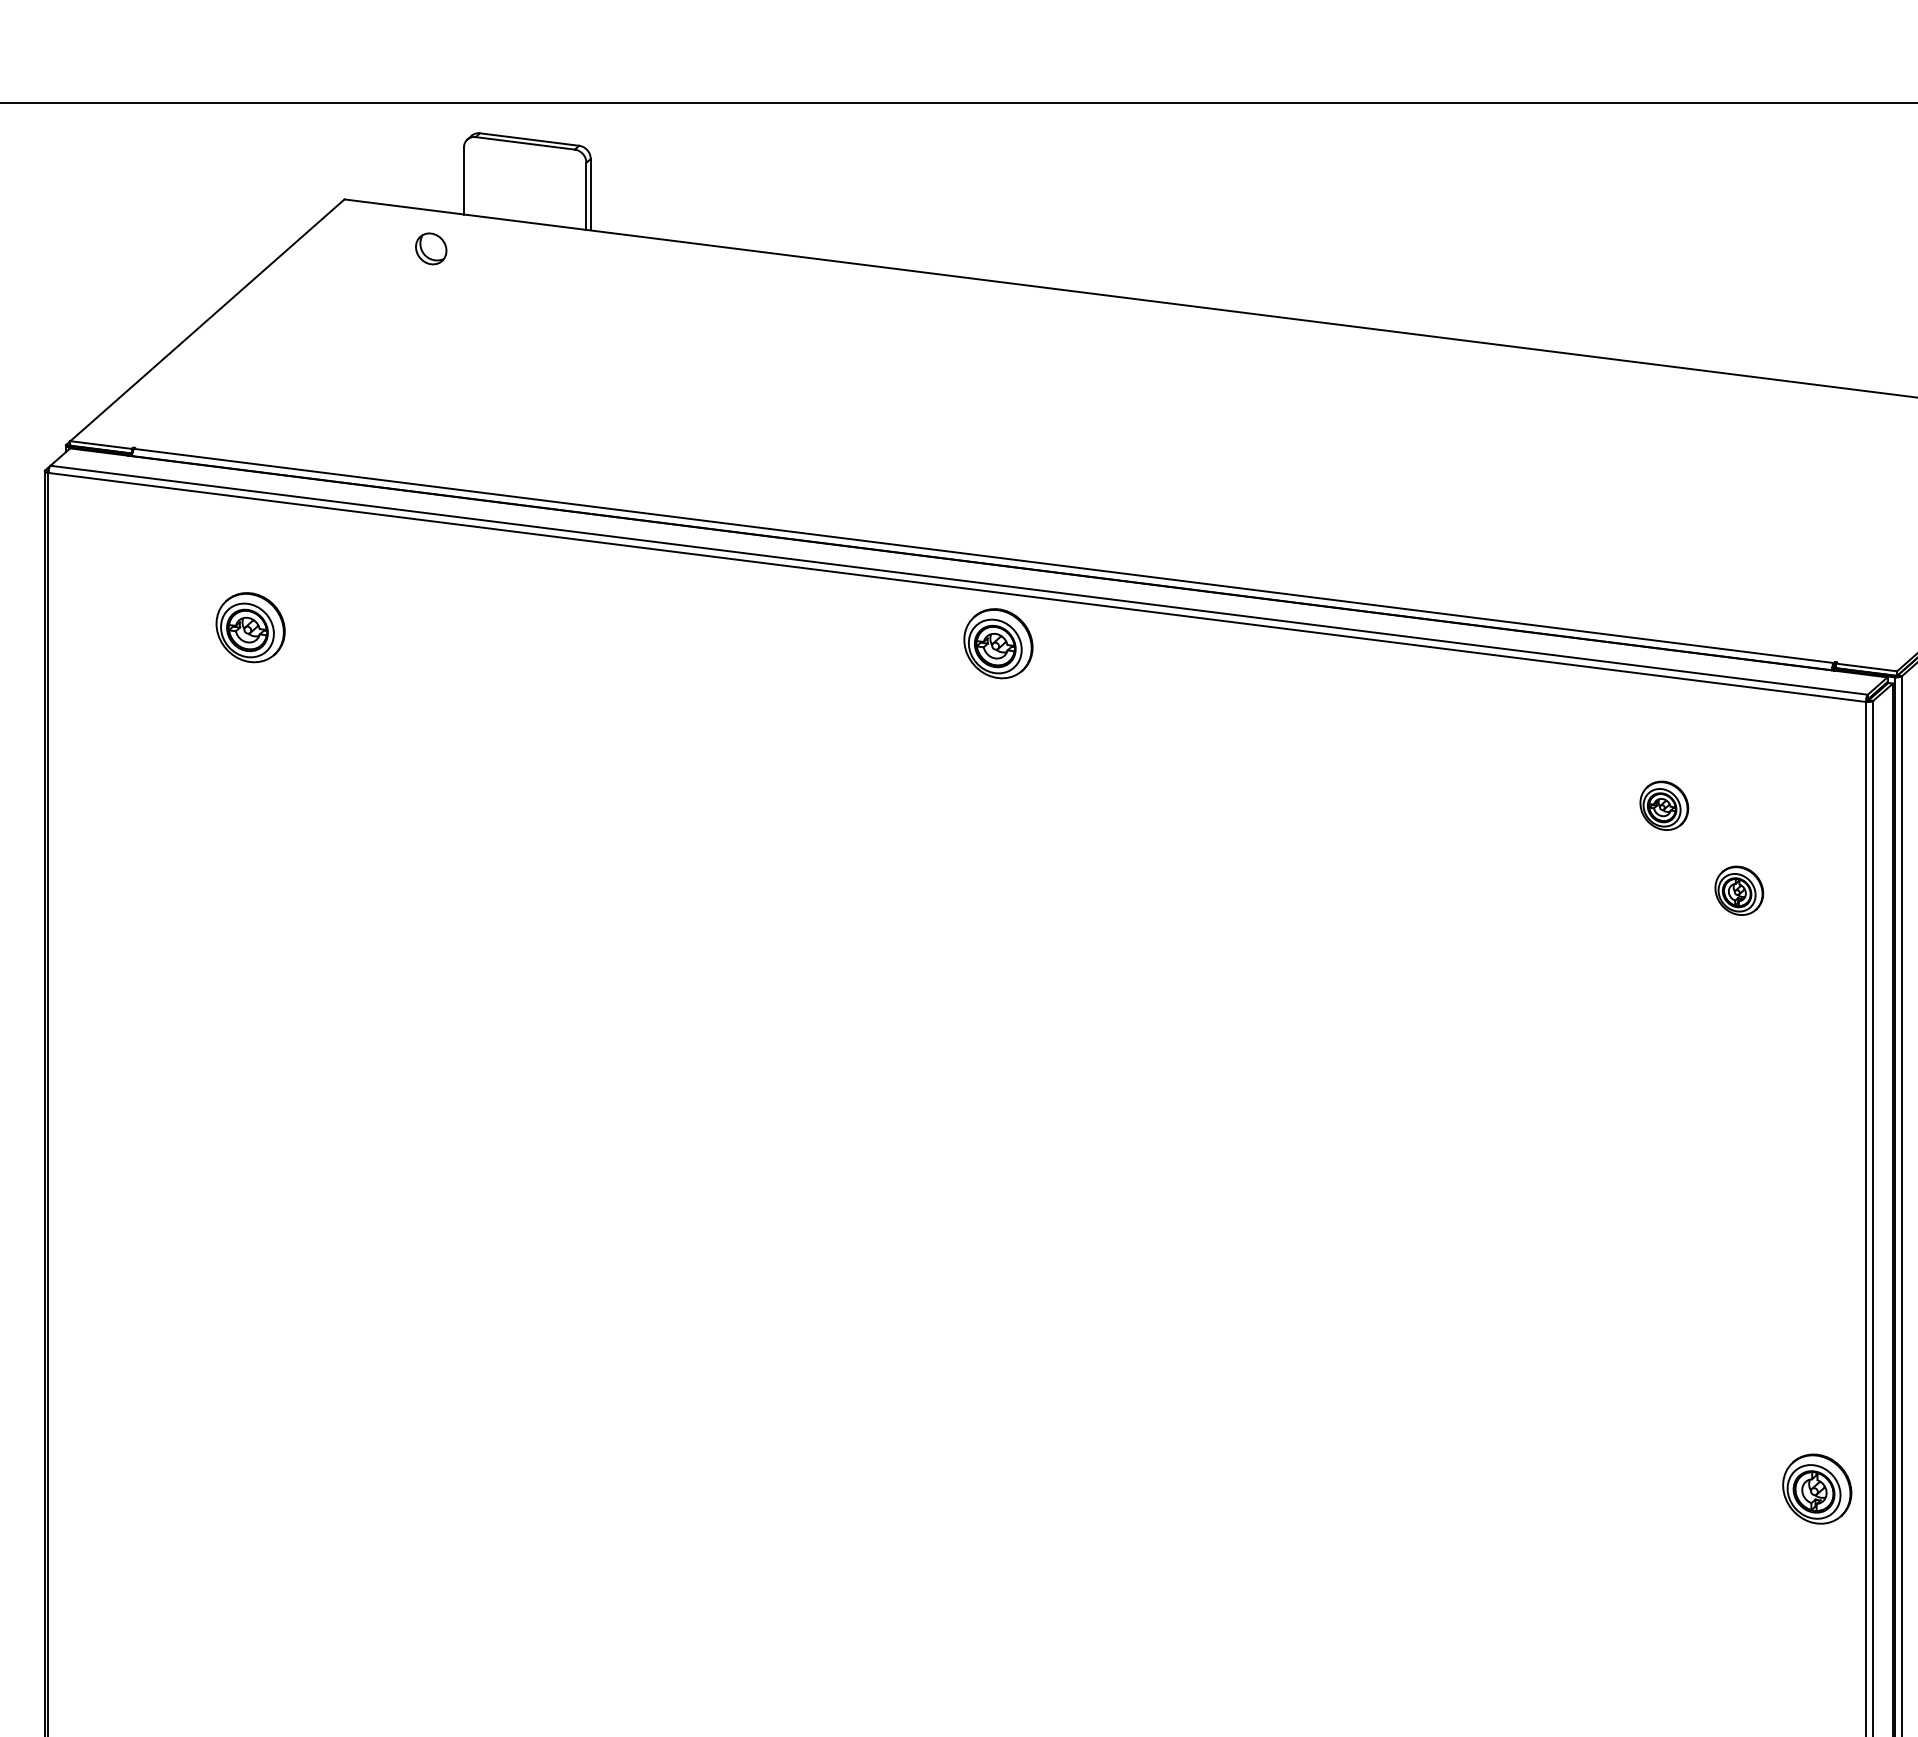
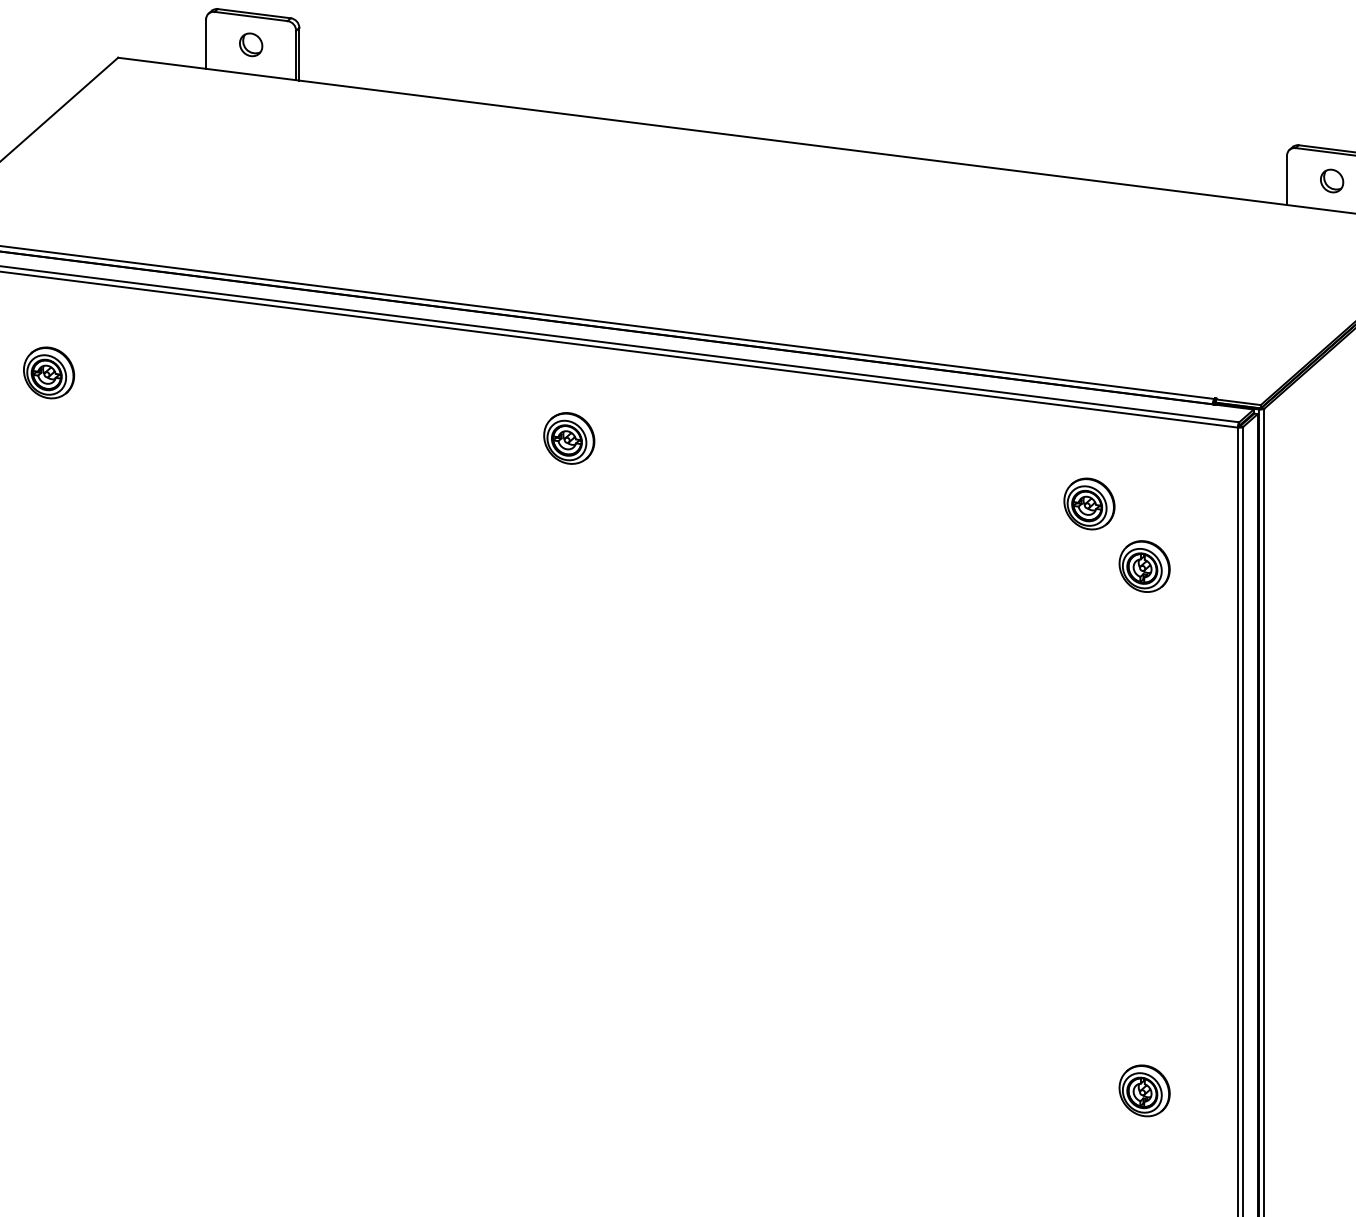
part: (431, 248) -> (251, 44), moved
part: (998, 643) -> (569, 438), moved
part: (1664, 805) -> (1089, 503), size x1.43
part: (1739, 890) -> (1144, 566), size x1.43
part: (1817, 1488) -> (1144, 1090), moved

